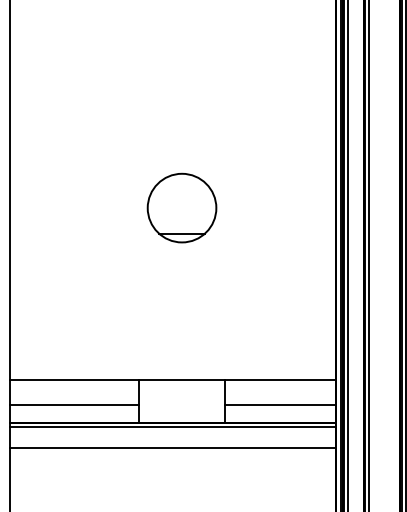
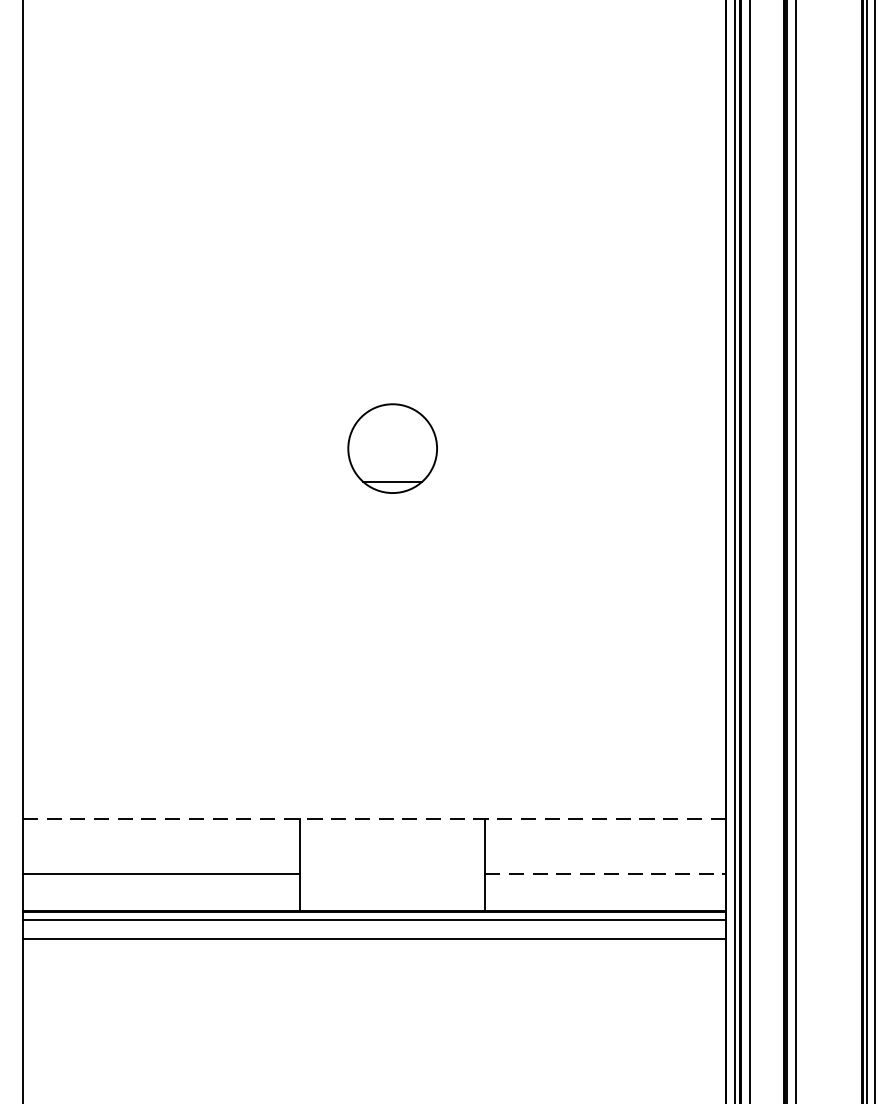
part: (181, 207) -> (391, 447), size x0.6
line: (173, 379) -> (374, 818), solid -> dashed
line: (280, 405) -> (605, 874), solid -> dashed
line: (173, 448) -> (374, 939), moved

